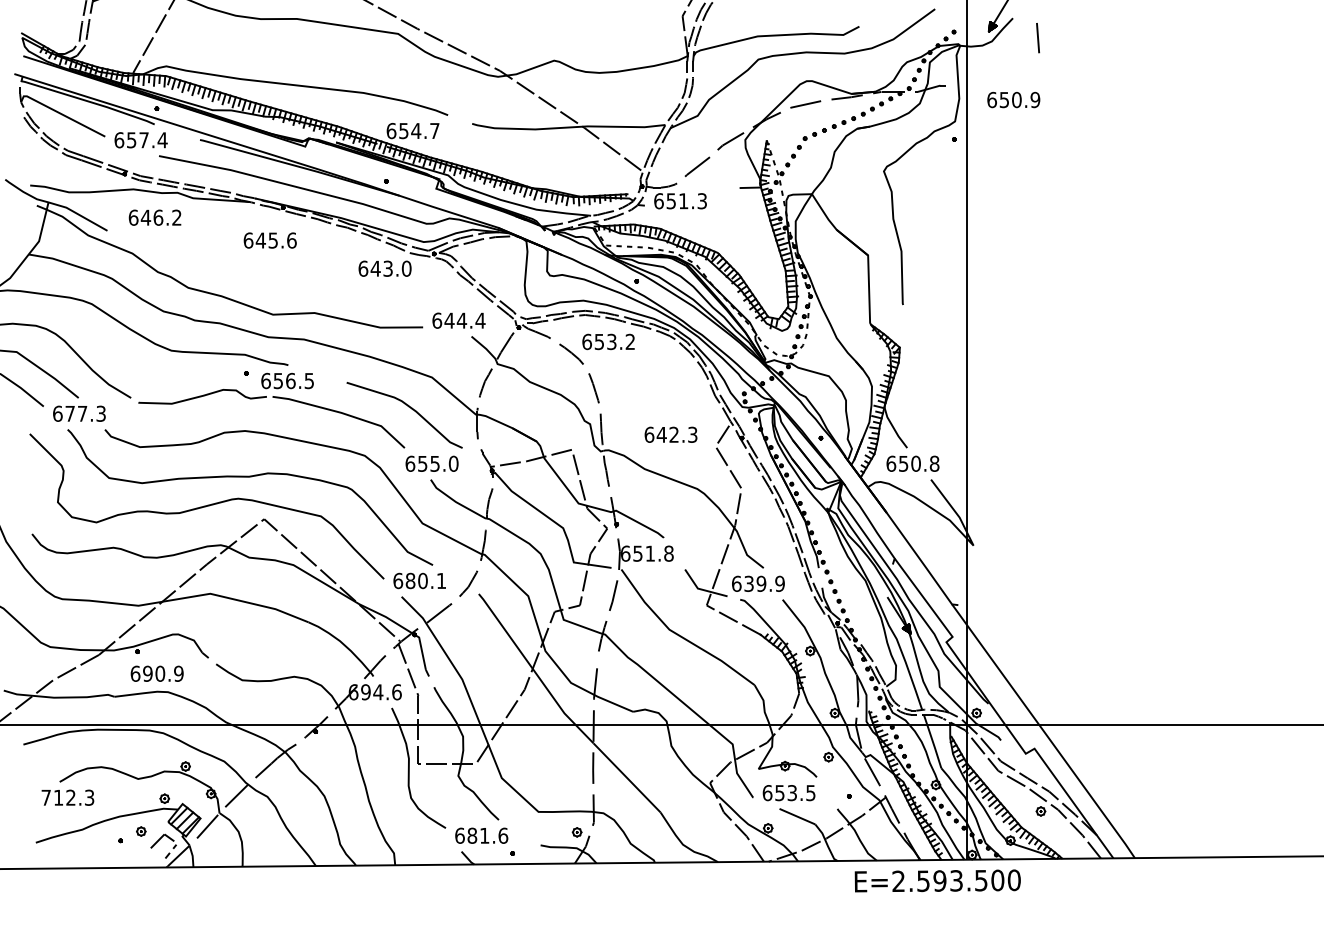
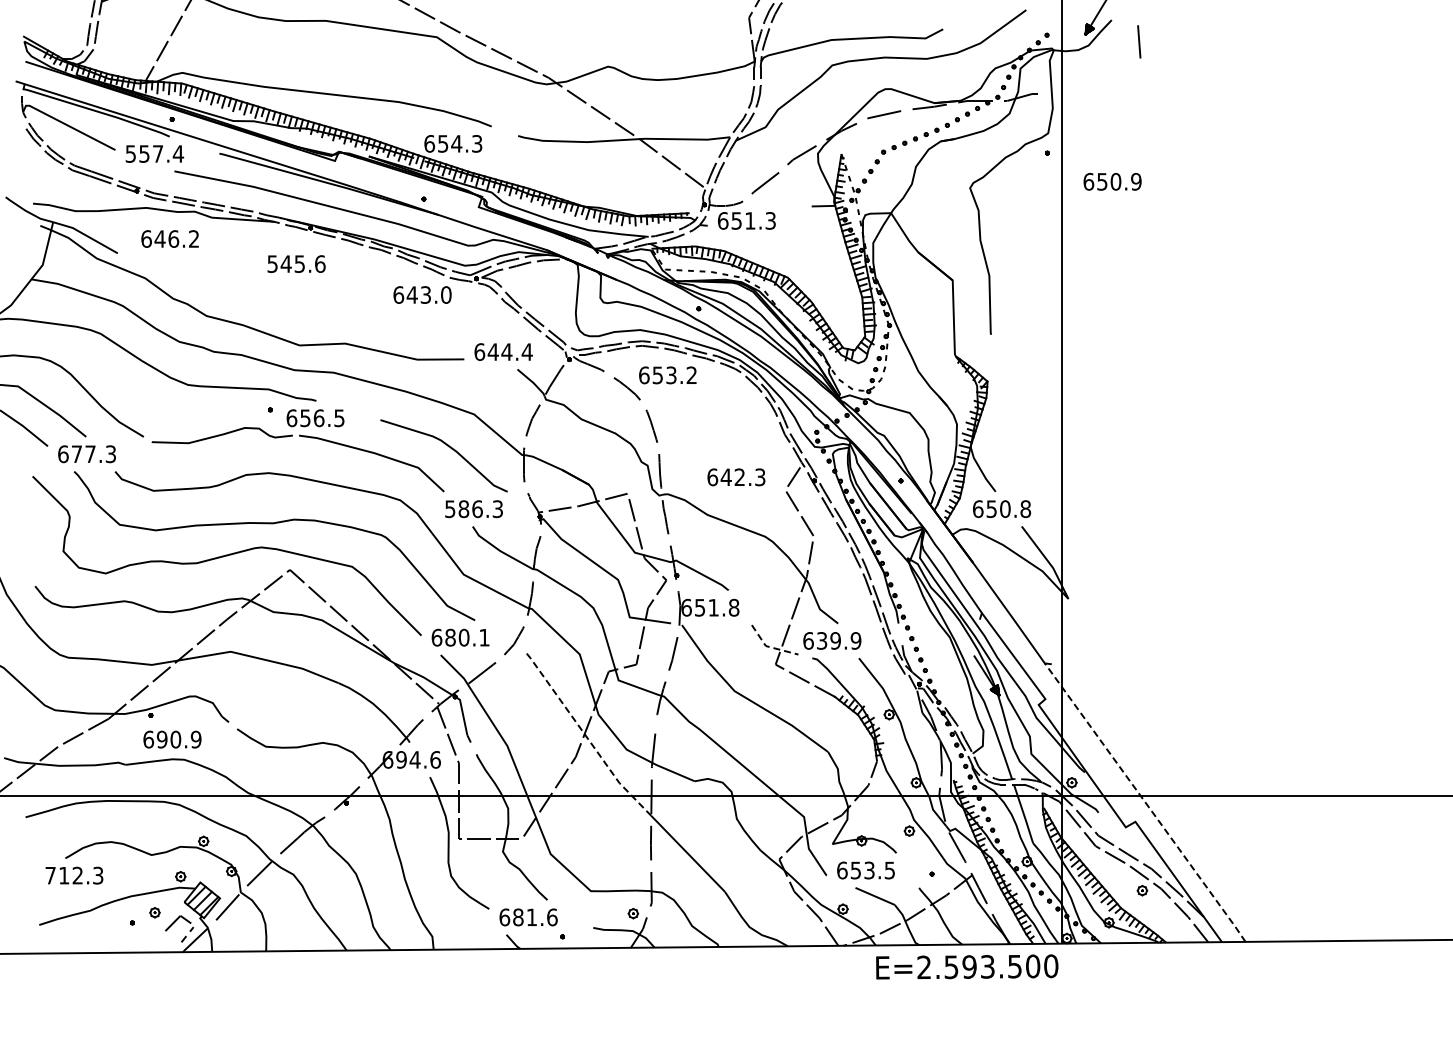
text: (1013, 99) -> (1112, 181), moved
text: (435, 130) -> (477, 143), 654.7 -> 654.3
text: (118, 139) -> (130, 153), 657.4 -> 557.4
text: (248, 240) -> (272, 263), 645.6 -> 545.6
text: (432, 464) -> (474, 509), 655.0 -> 586.3
line: (701, 589) -> (769, 647), solid -> dashed
line: (533, 670) -> (585, 736), solid -> dashed
line: (1043, 731) -> (1145, 802), solid -> dashed
text: (938, 880) -> (967, 966), moved

